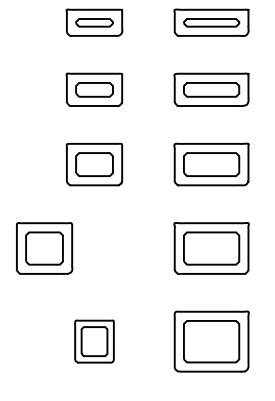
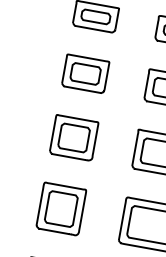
part: (44, 248) -> (74, 137), moved
part: (94, 341) -> (61, 208), size x1.43

